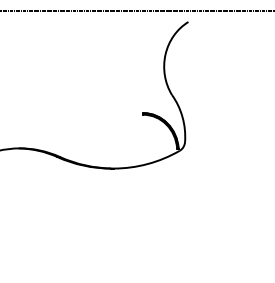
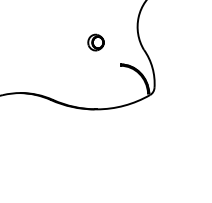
part: (112, 85) -> (95, 42), added

